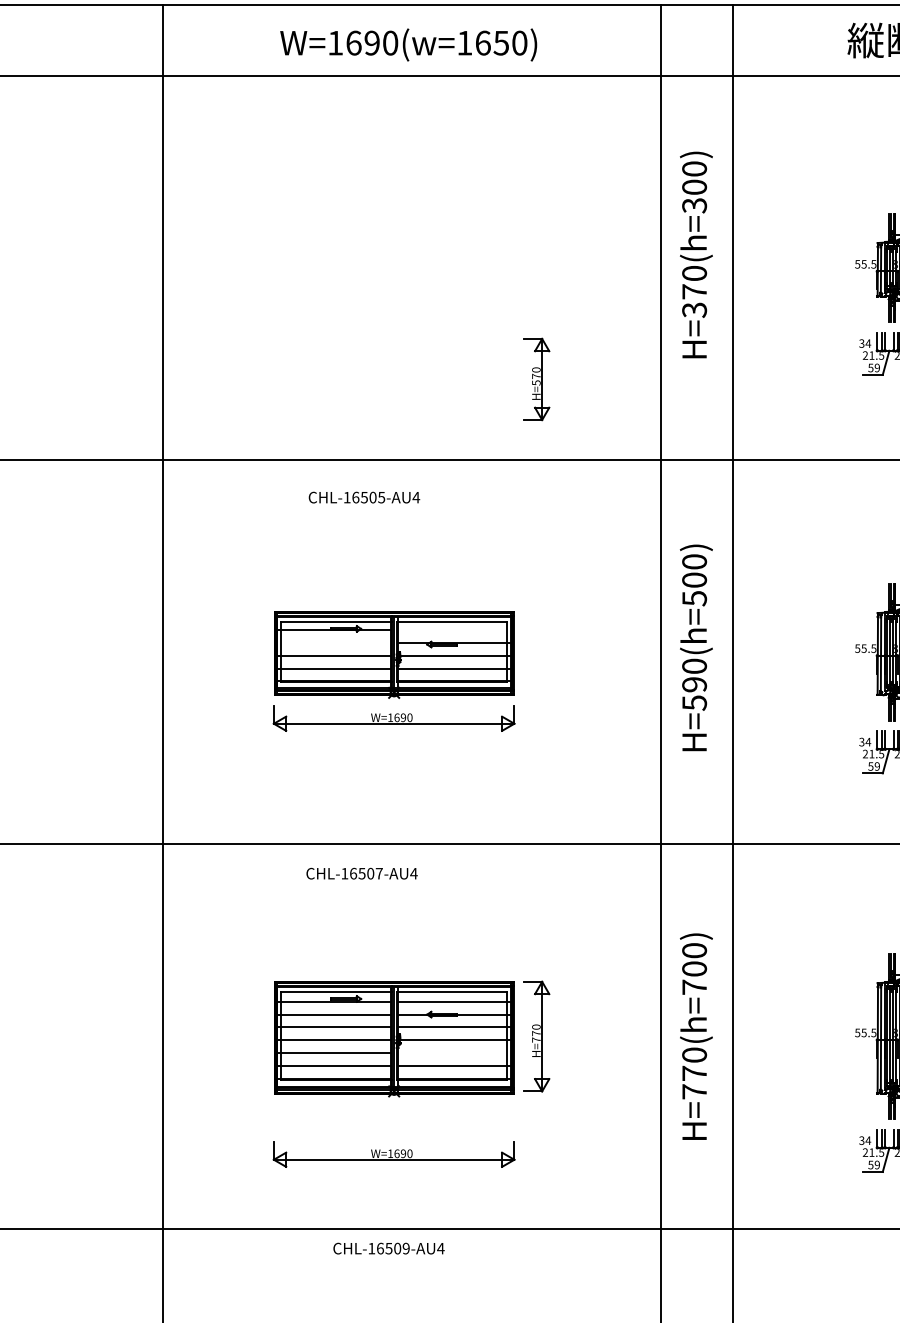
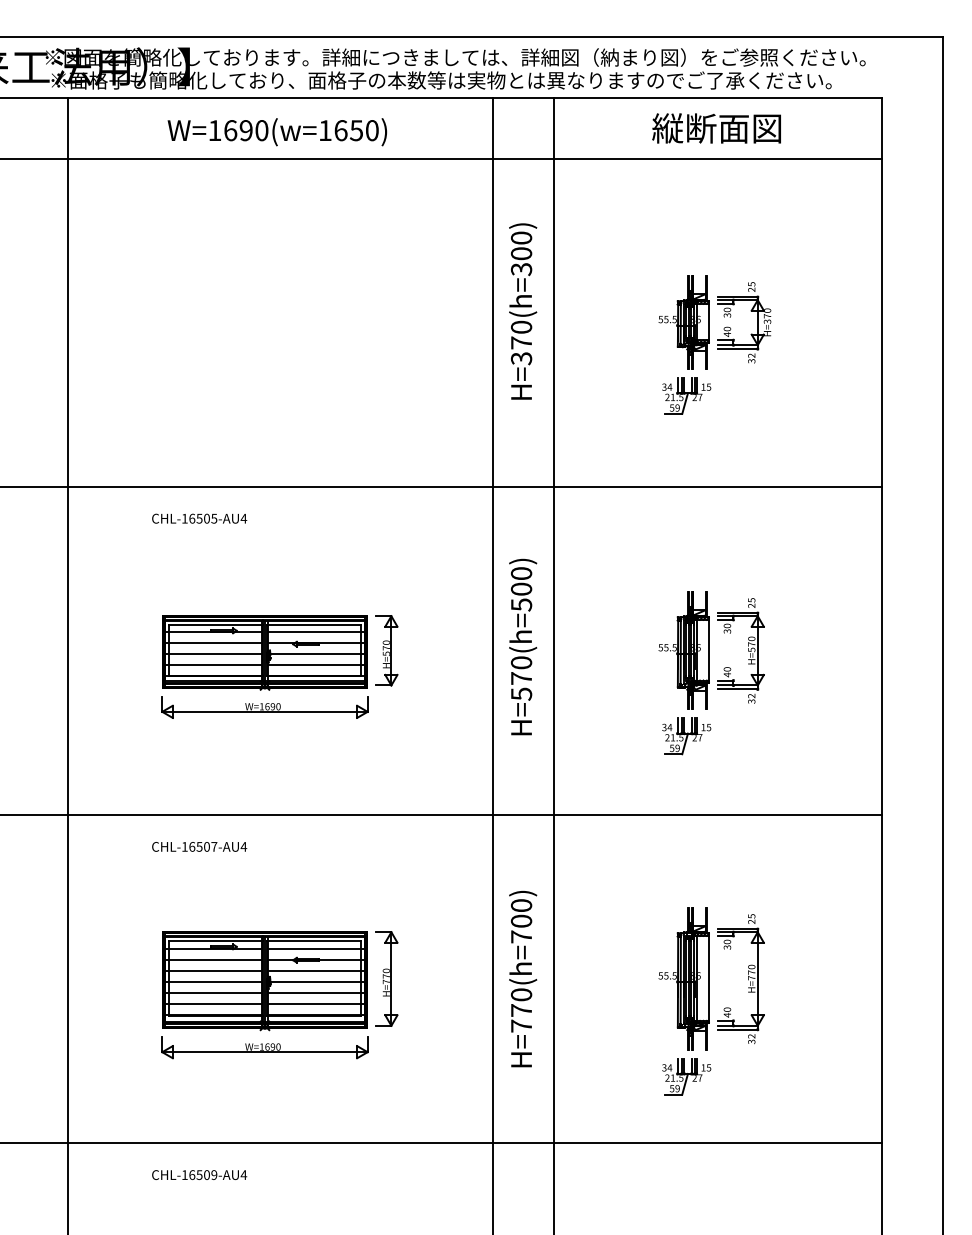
part: (536, 379) -> (386, 650), moved
text: (364, 497) -> (199, 518), moved
line: (454, 629) -> (316, 631), added
line: (333, 642) -> (213, 642), added
text: (694, 684) -> (521, 678), H=590(h=500) -> H=570(h=500)
text: (361, 873) -> (199, 846), moved
line: (454, 1052) -> (316, 992), added
part: (393, 1154) -> (264, 1047), moved
text: (388, 1247) -> (199, 1174), moved

